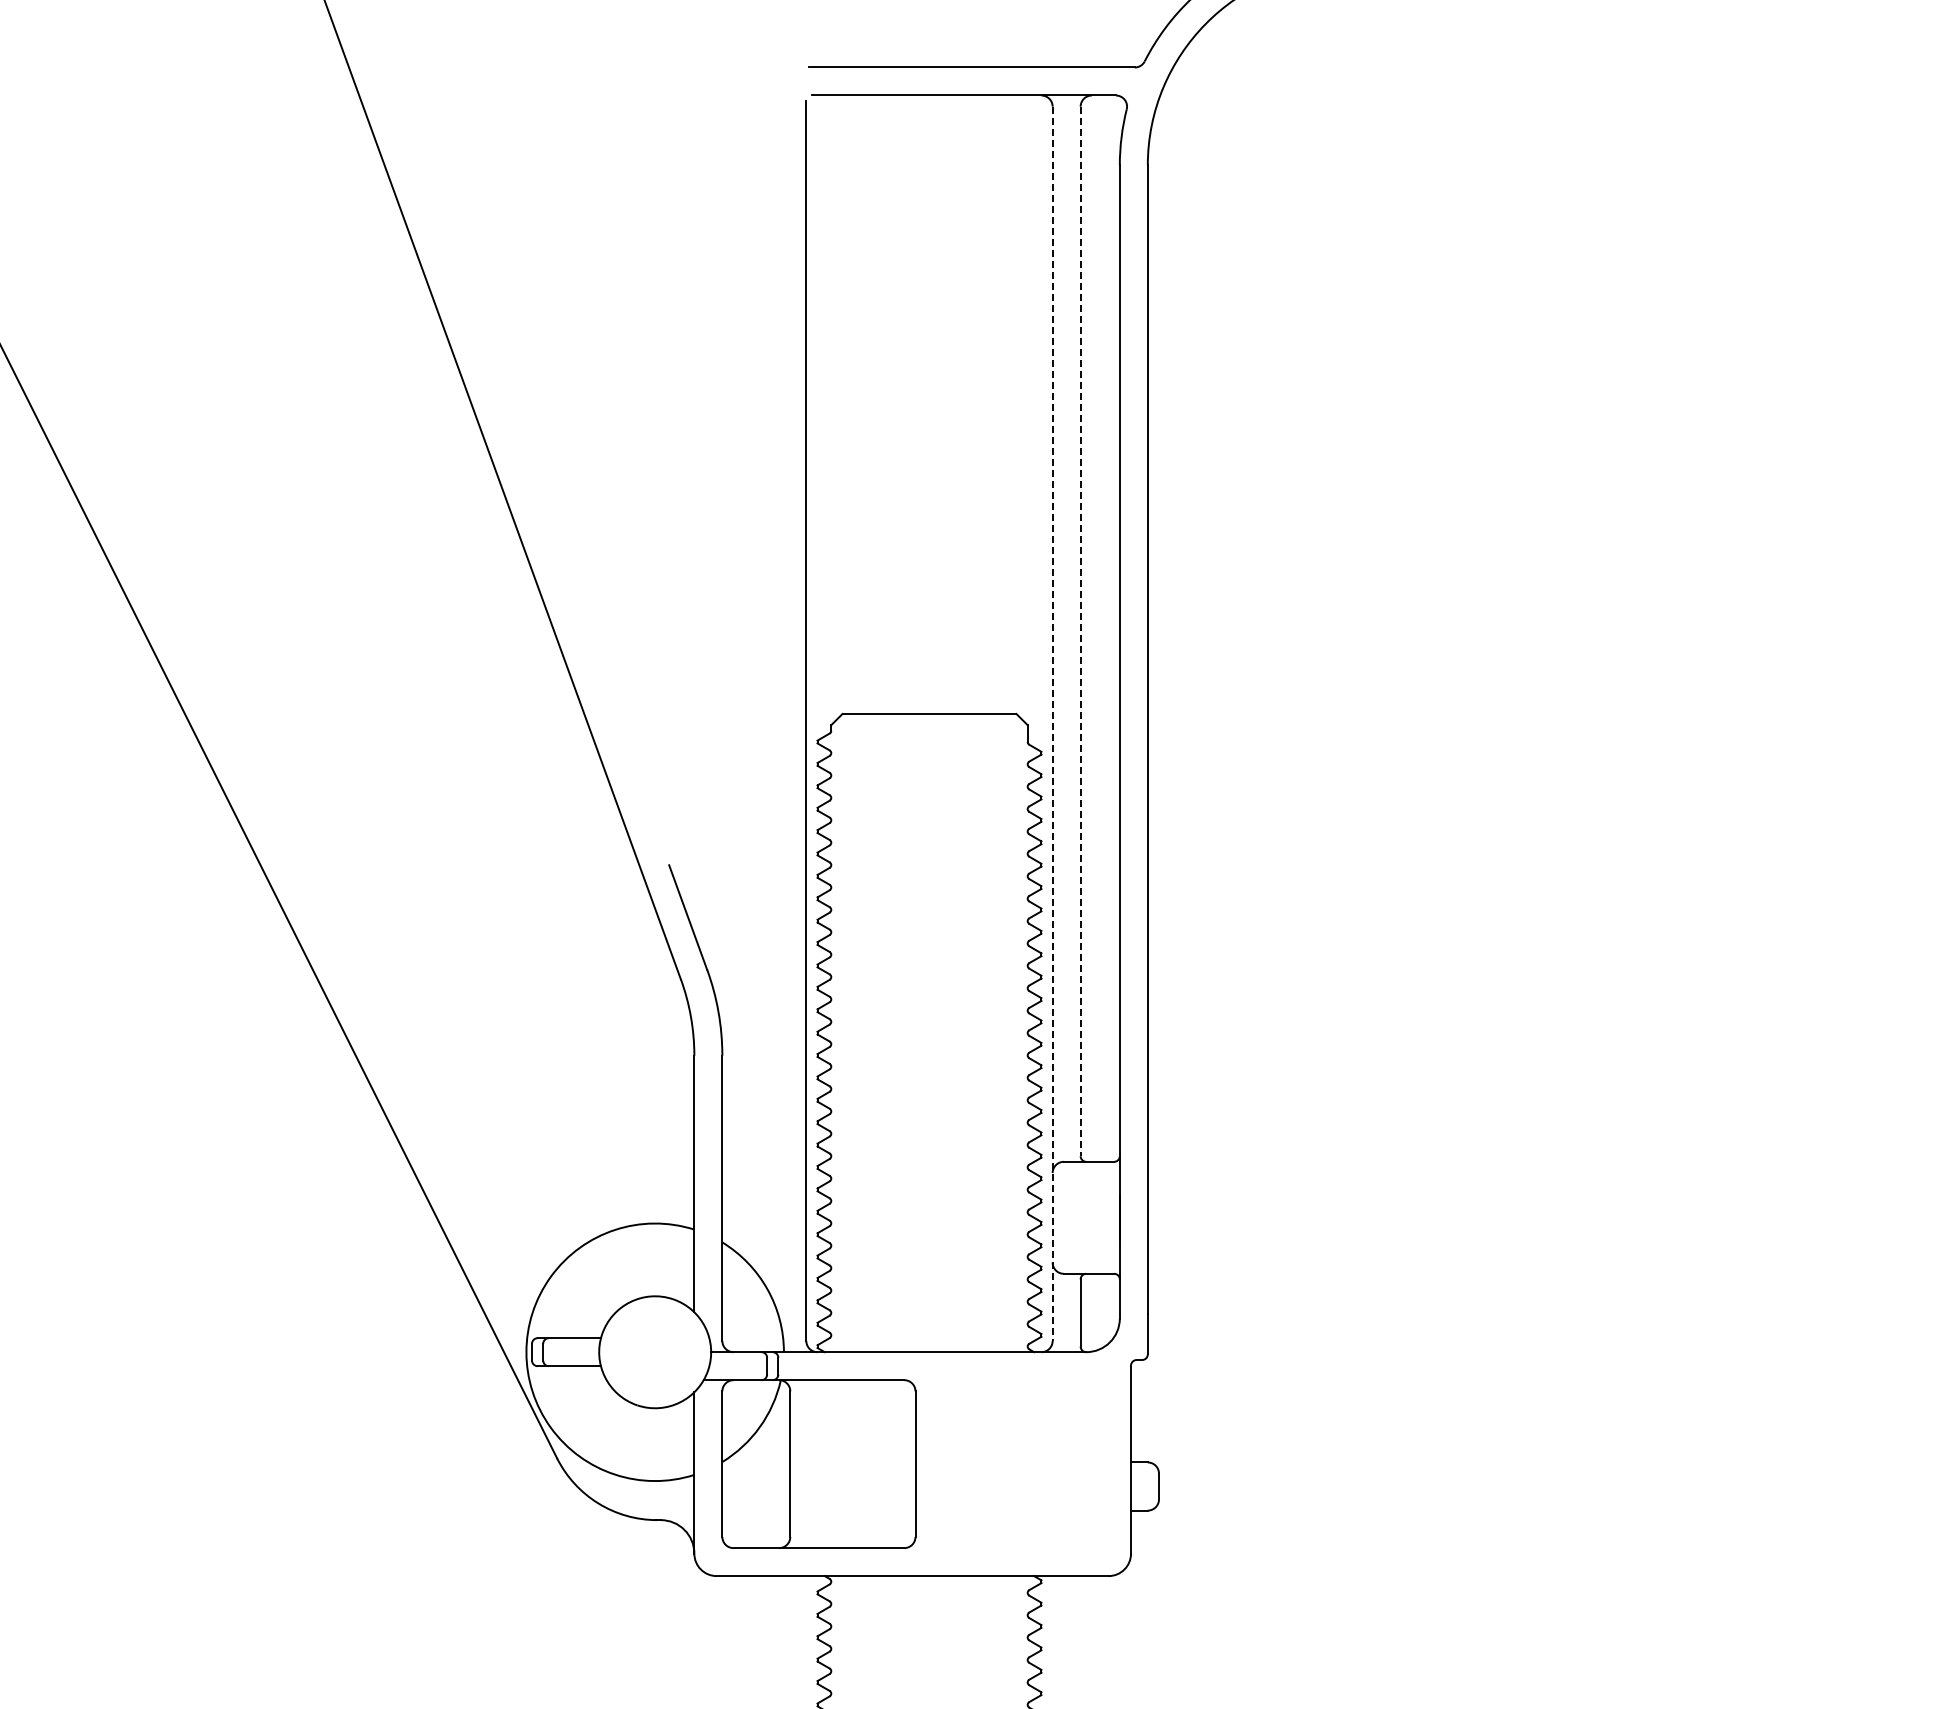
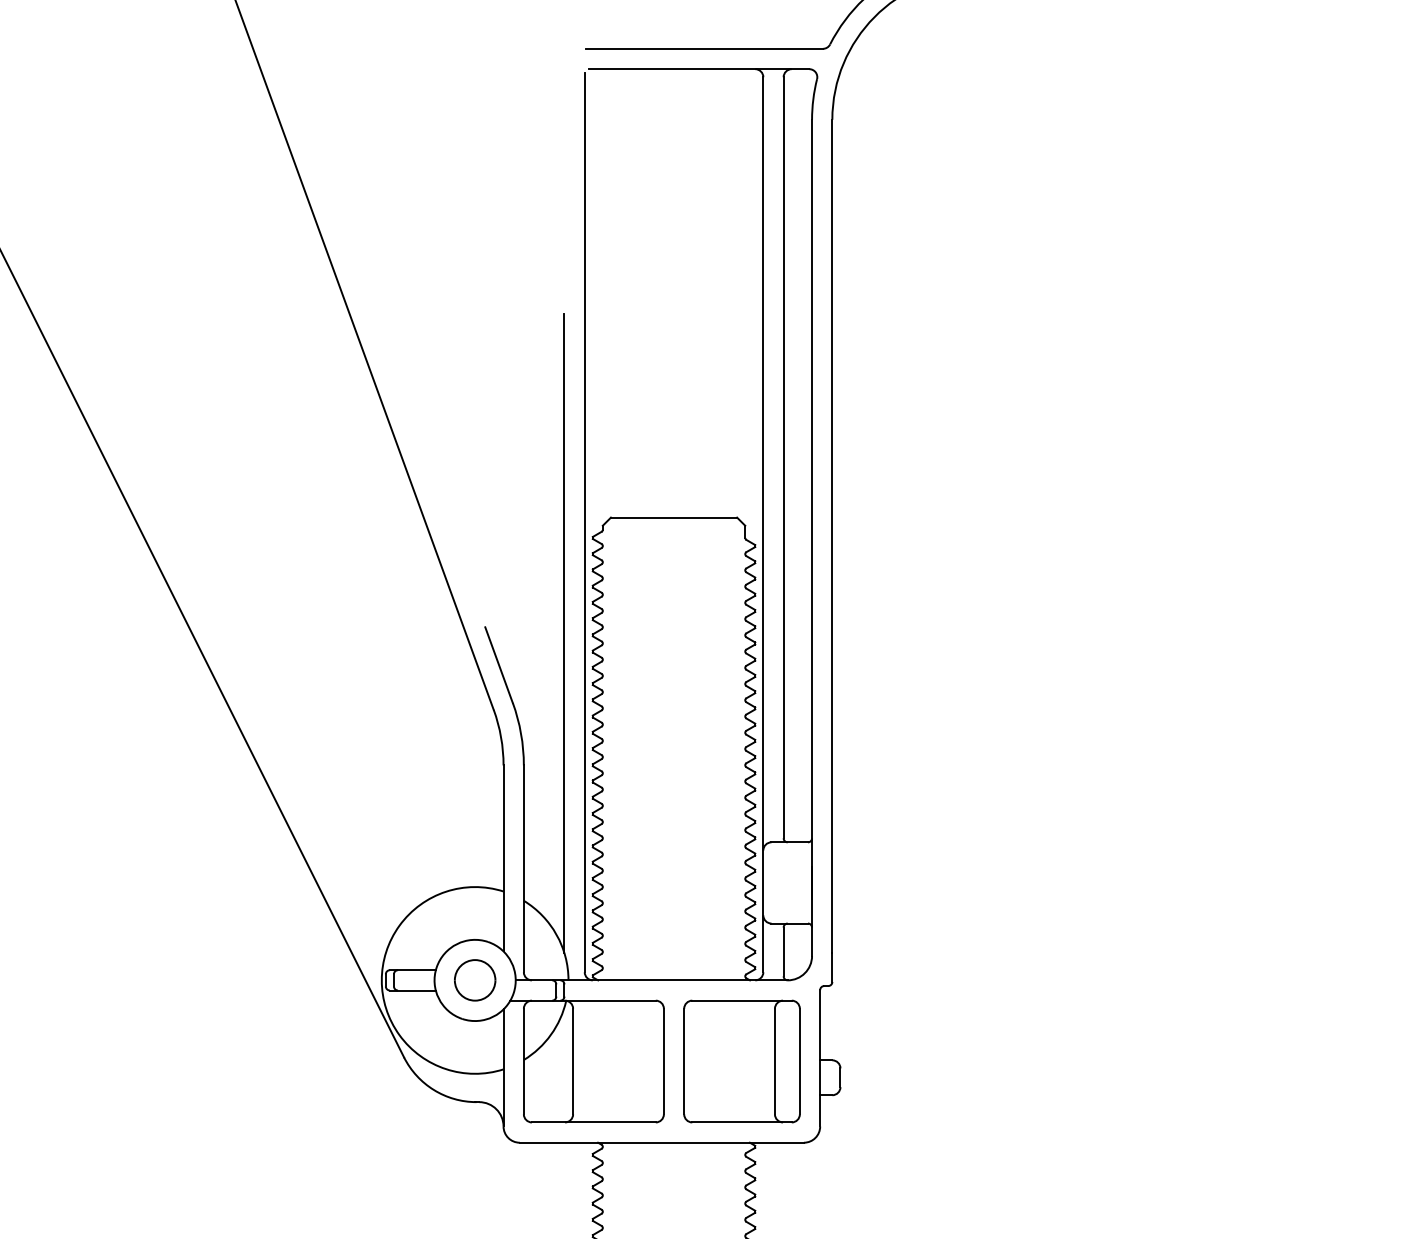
line: (1080, 631) -> (783, 457), dashed -> solid
line: (1052, 724) -> (763, 525), dashed -> solid
line: (778, 873) -> (564, 633), added
part: (655, 1351) -> (475, 979), added
part: (1022, 1463) -> (741, 1061), added

